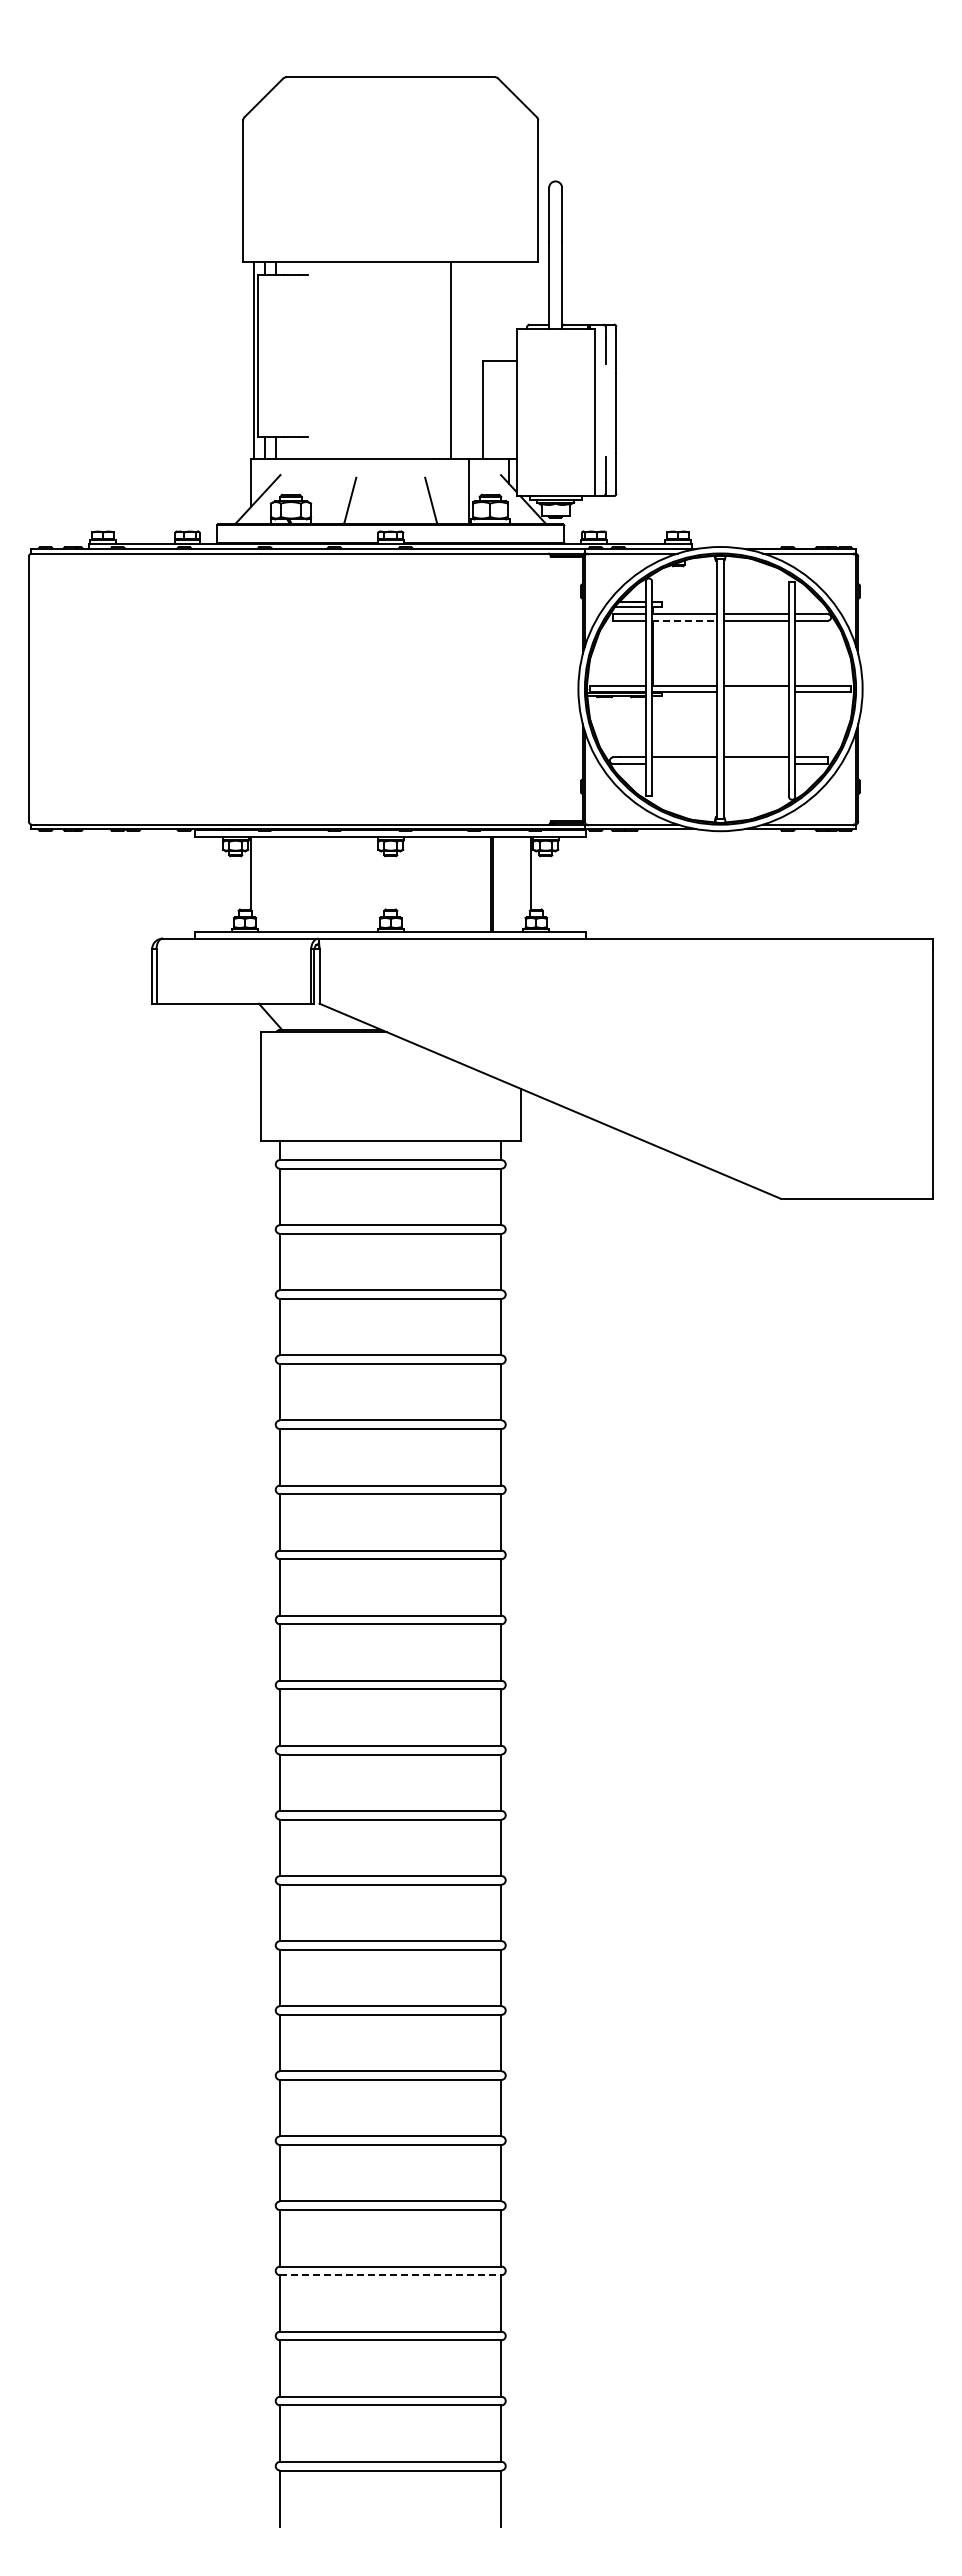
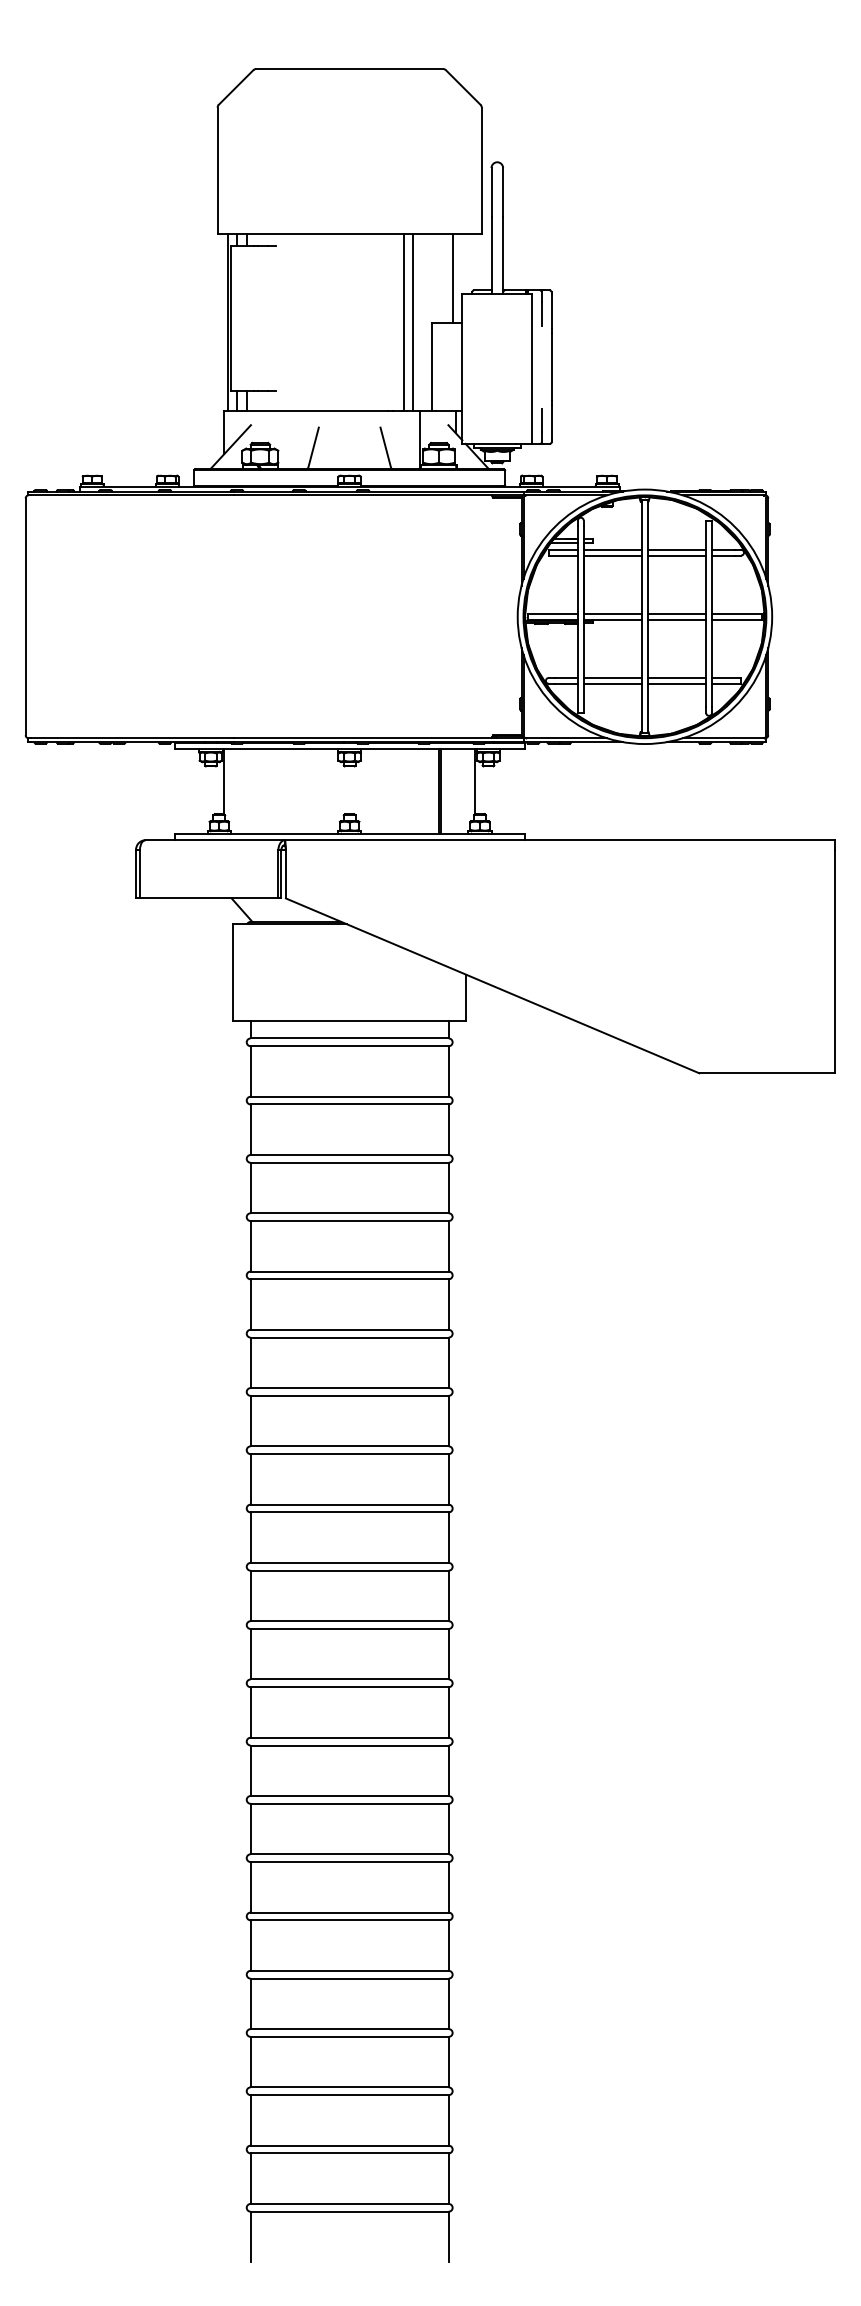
line: (505, 311) -> (452, 278), added
line: (461, 360) -> (413, 322), added
line: (684, 620) -> (612, 555), dashed -> solid
line: (755, 692) -> (676, 619), added
line: (684, 763) -> (612, 683), added
line: (755, 763) -> (676, 683), added
line: (390, 2275) -> (349, 2037), dashed -> solid

